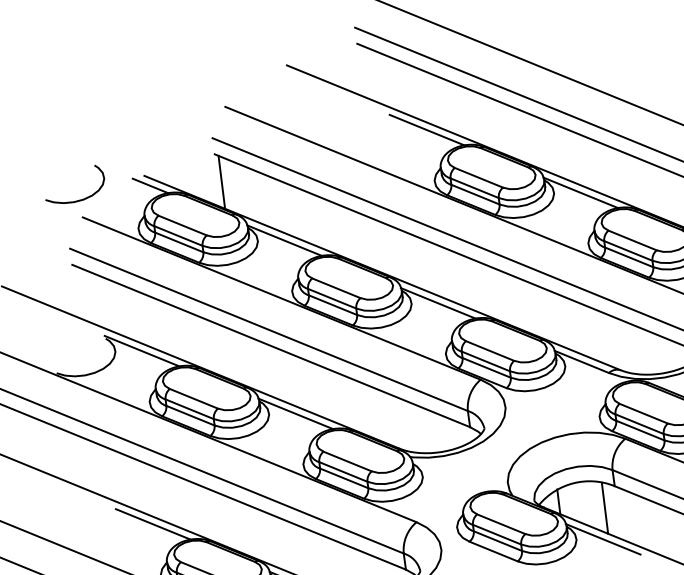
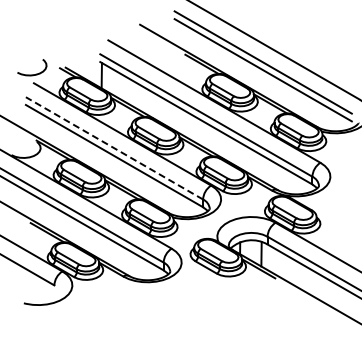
line: (268, 330) -> (114, 148), solid -> dashed

